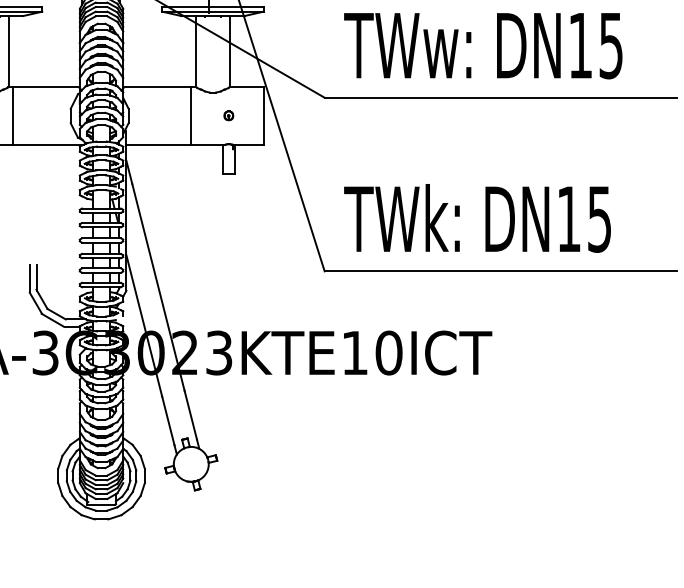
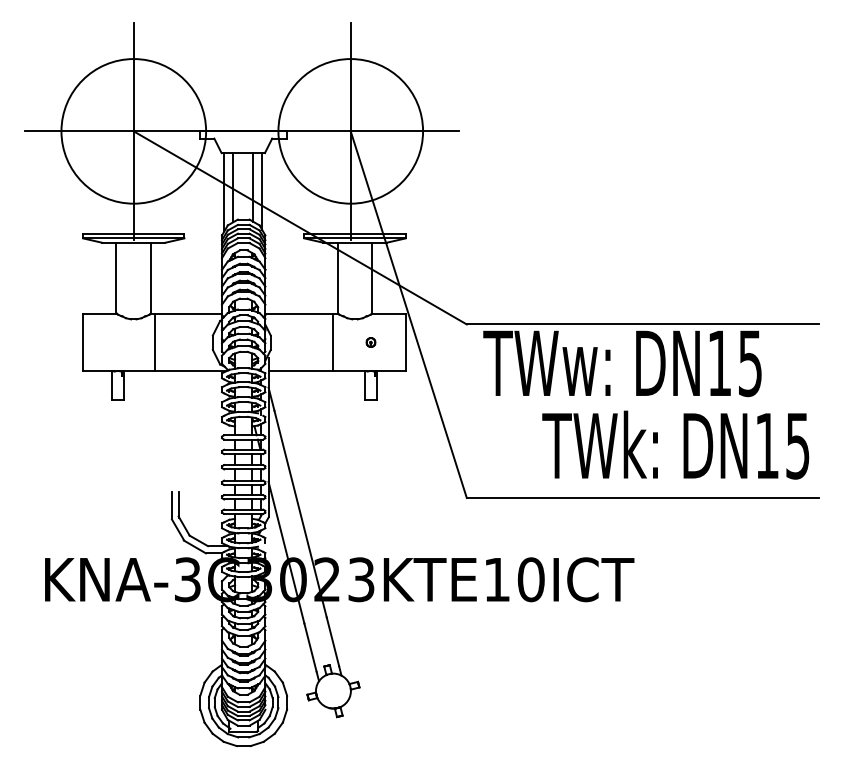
text: (483, 45) -> (622, 363), moved
text: (477, 217) -> (675, 444), moved

